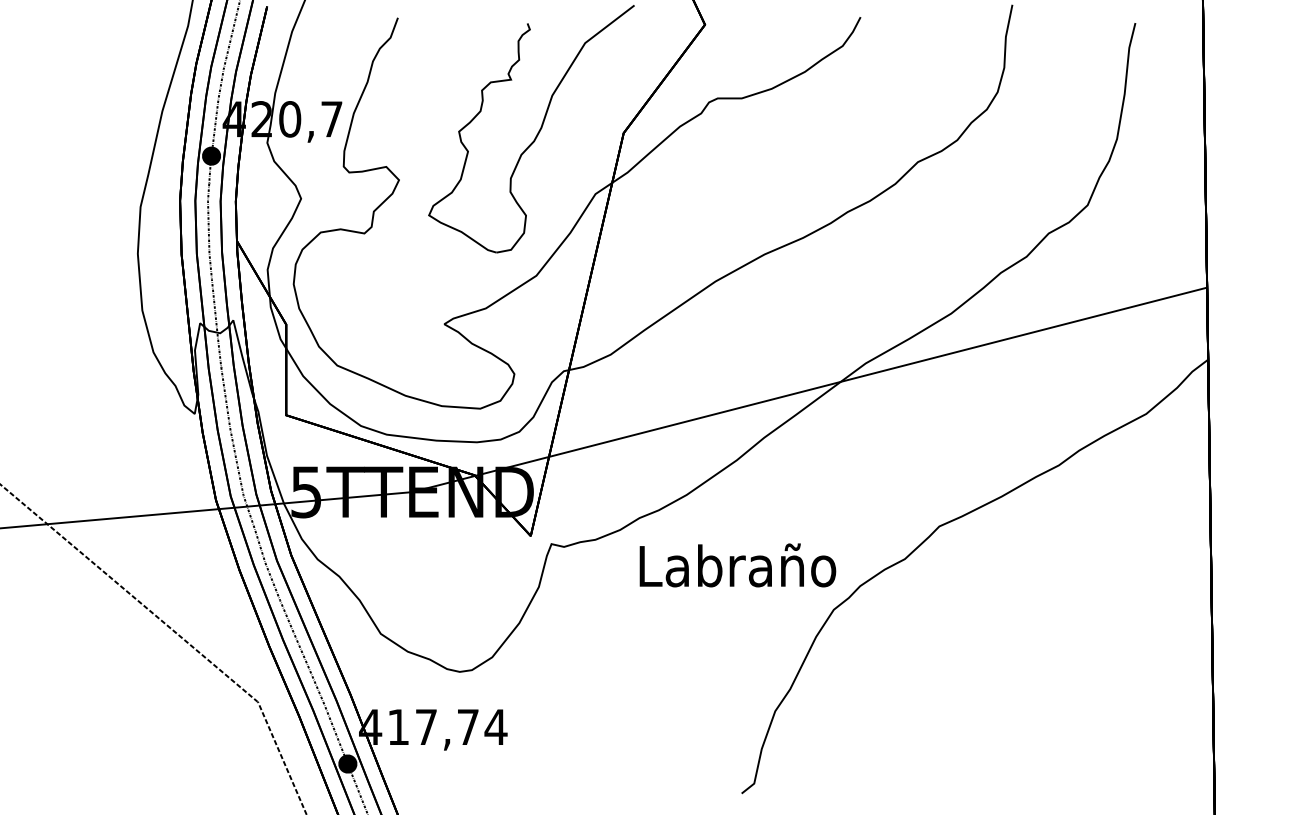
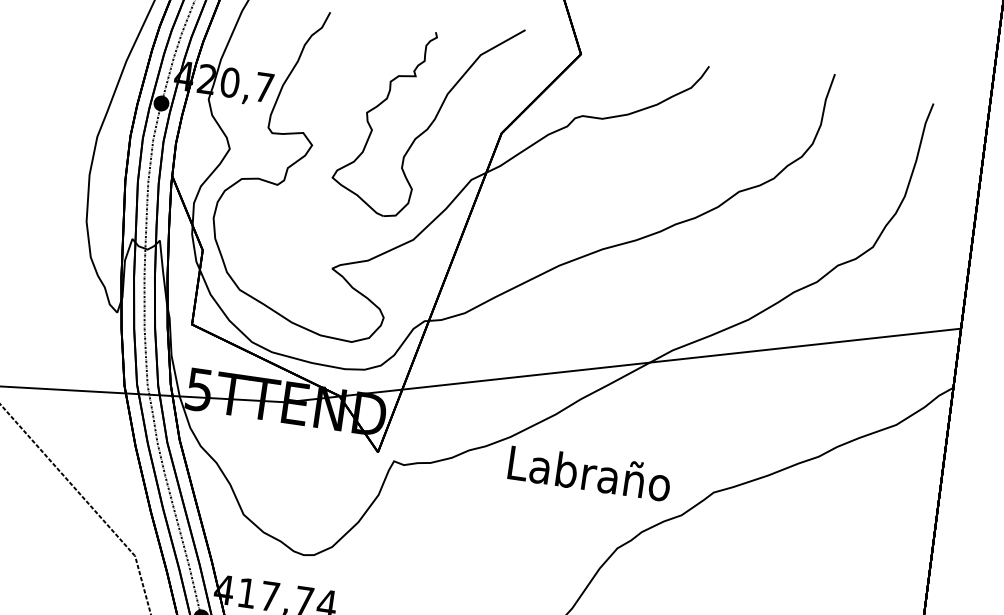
text: (737, 565) -> (589, 473), moved

